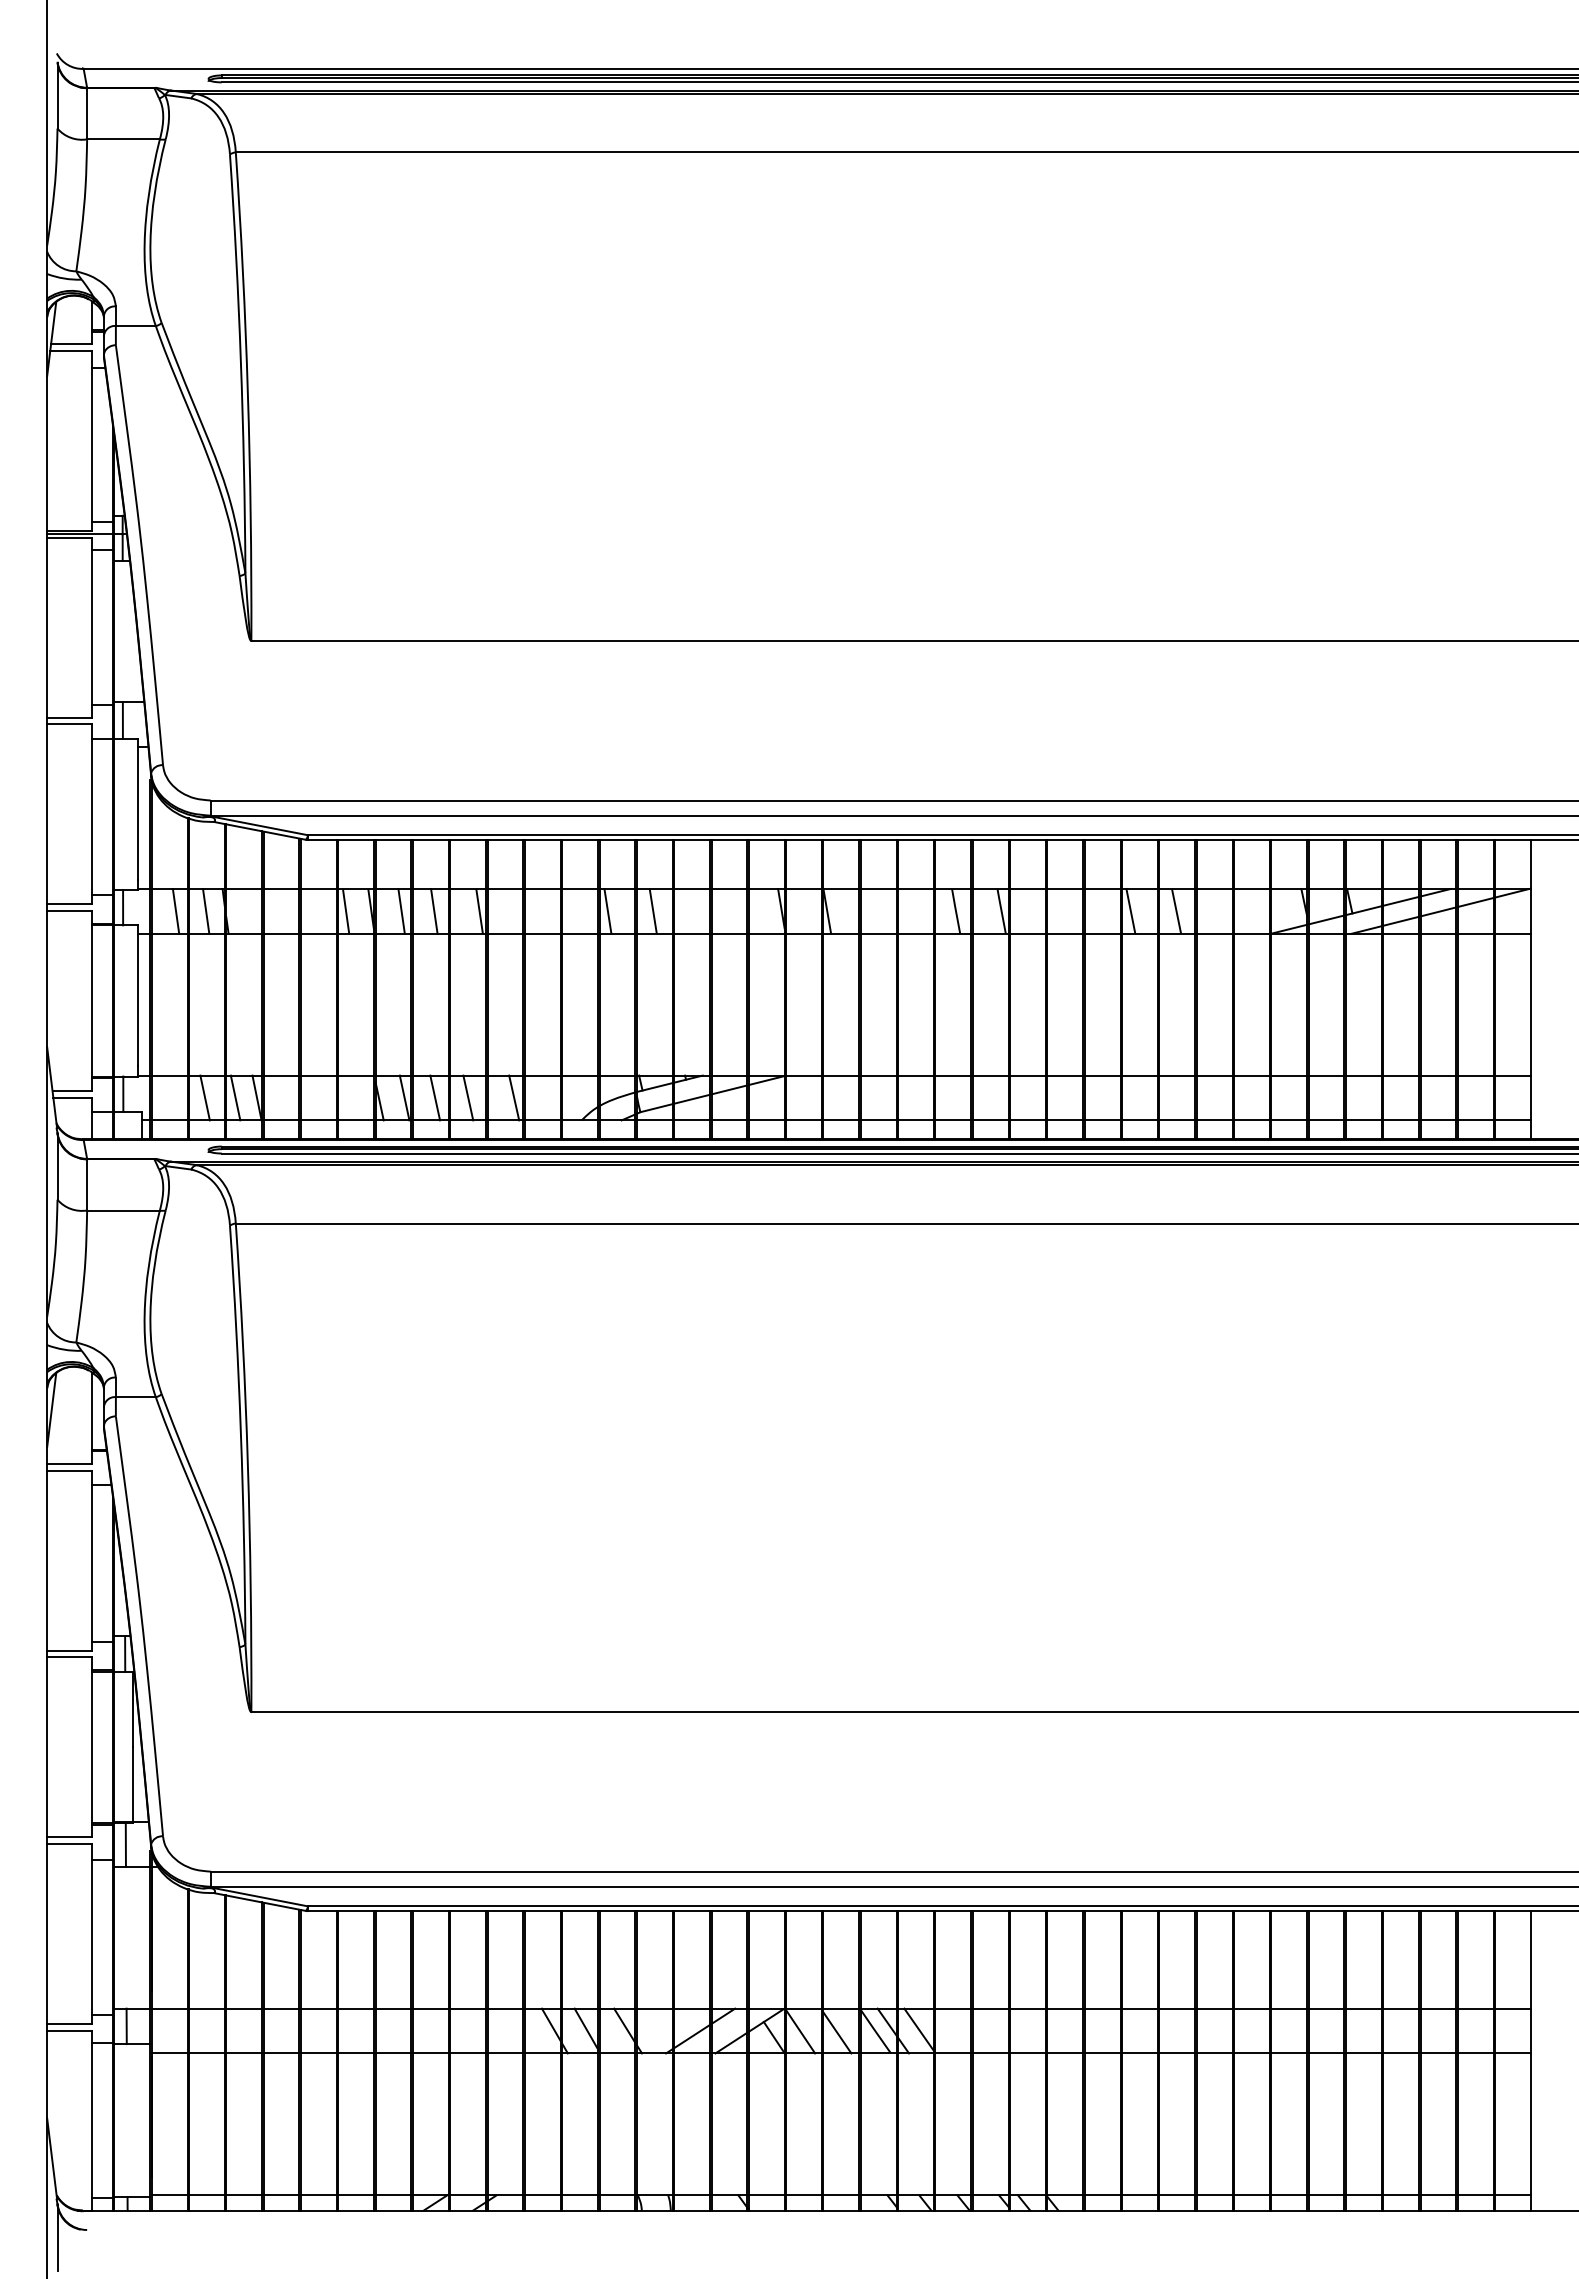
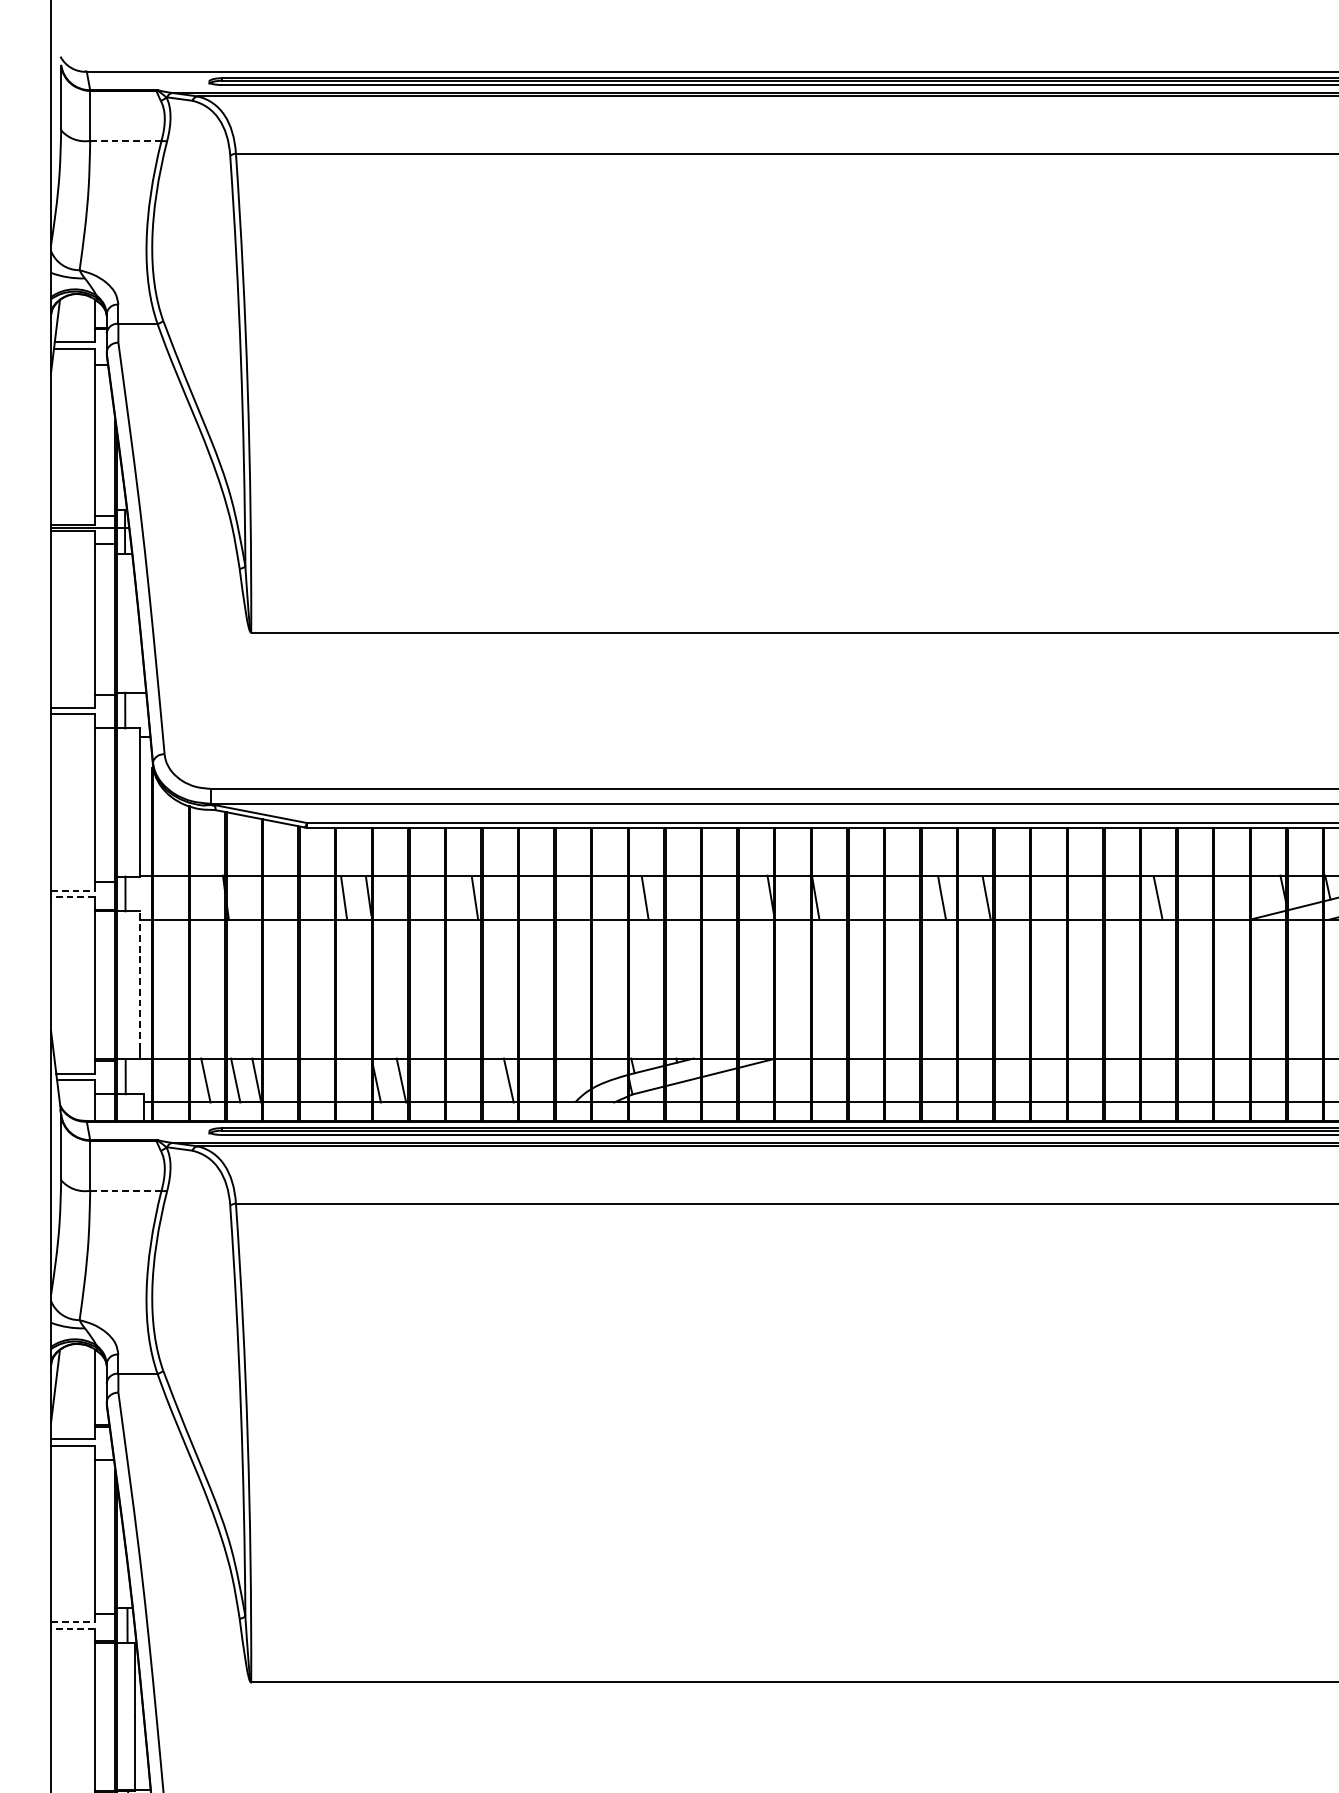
line: (123, 139) -> (125, 141), solid -> dashed
line: (70, 904) -> (73, 890), solid -> dashed
line: (69, 911) -> (72, 897), solid -> dashed
line: (175, 911) -> (176, 897), removed
line: (206, 911) -> (207, 897), removed
line: (401, 911) -> (398, 897), removed
line: (434, 911) -> (430, 897), removed
line: (607, 911) -> (600, 897), removed
line: (1130, 911) -> (1112, 897), removed
line: (138, 995) -> (140, 980), solid -> dashed
line: (435, 1097) -> (431, 1080), removed
line: (468, 1097) -> (464, 1080), removed
line: (123, 1210) -> (125, 1190), solid -> dashed
line: (70, 1650) -> (73, 1622), solid -> dashed
line: (69, 1657) -> (72, 1628), solid -> dashed

